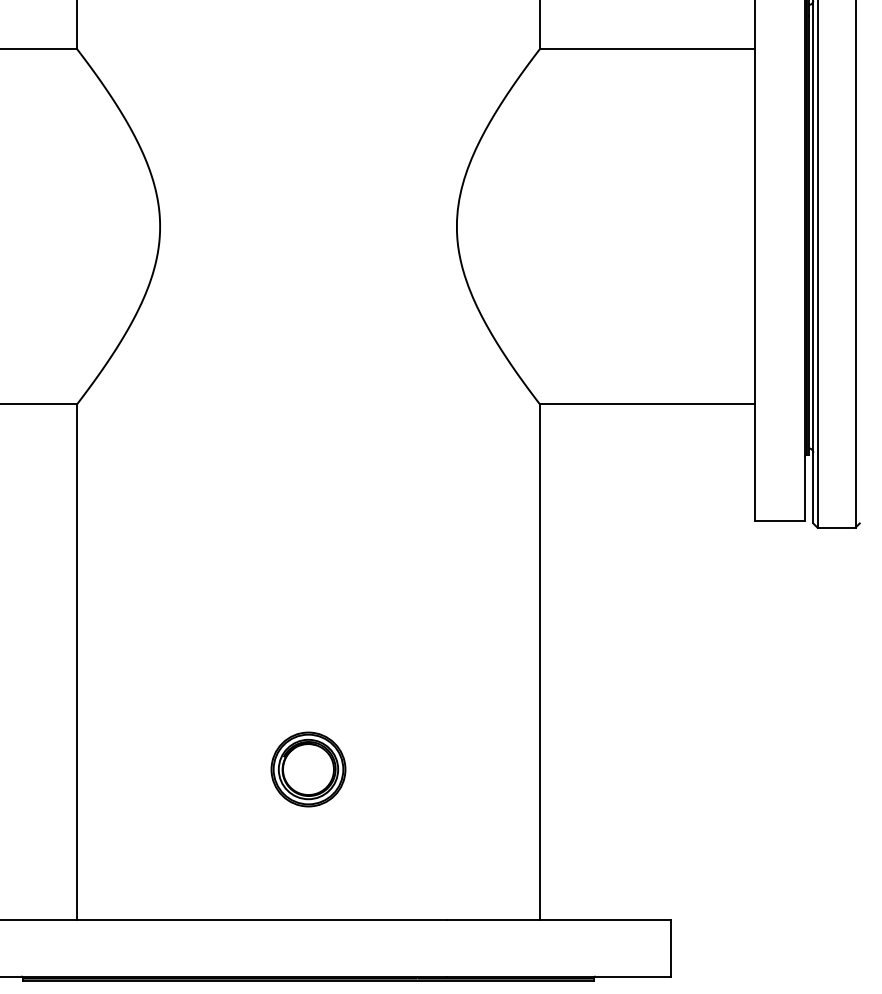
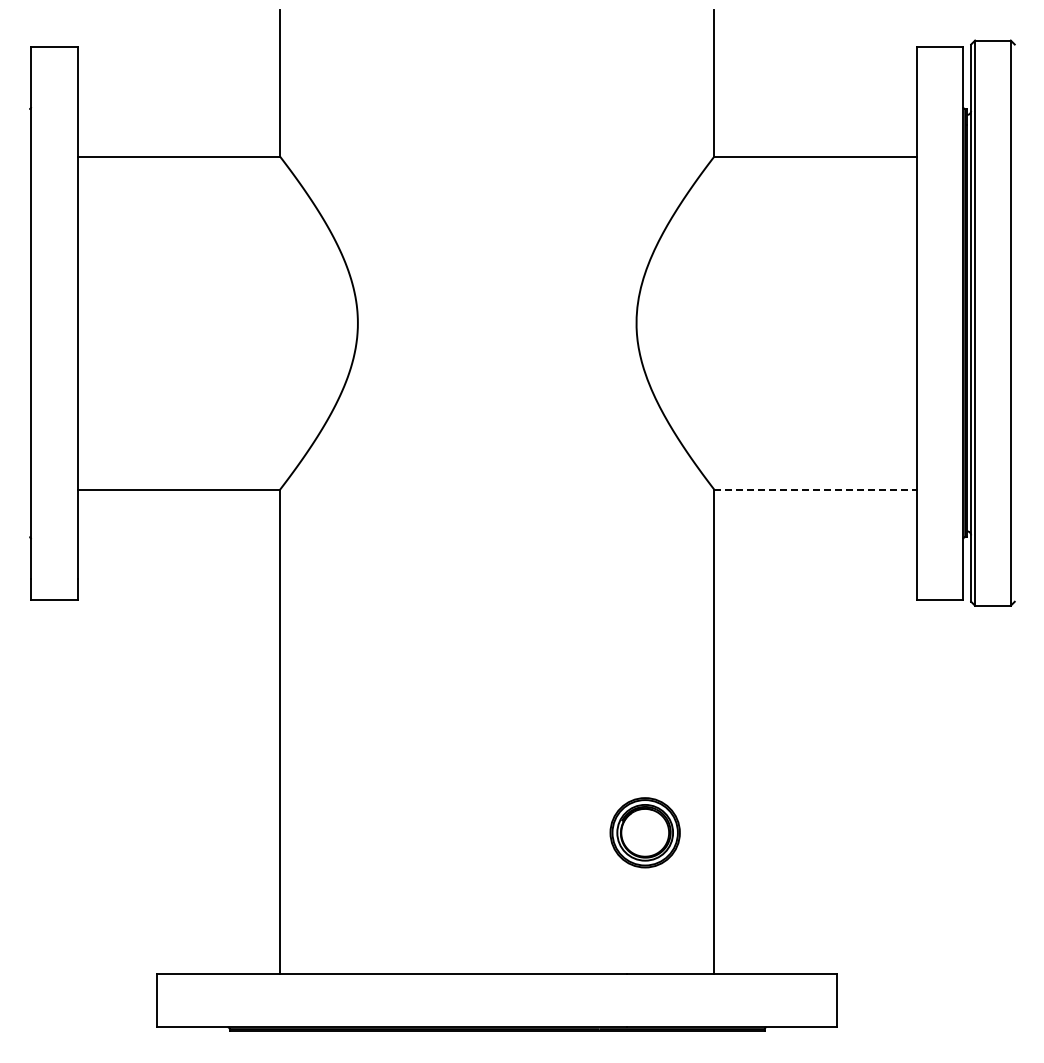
line: (648, 403) -> (816, 489), solid -> dashed
part: (307, 769) -> (644, 832), moved

